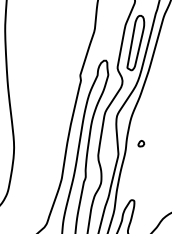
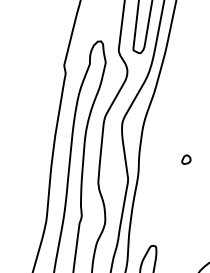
part: (141, 143) -> (186, 159), moved

